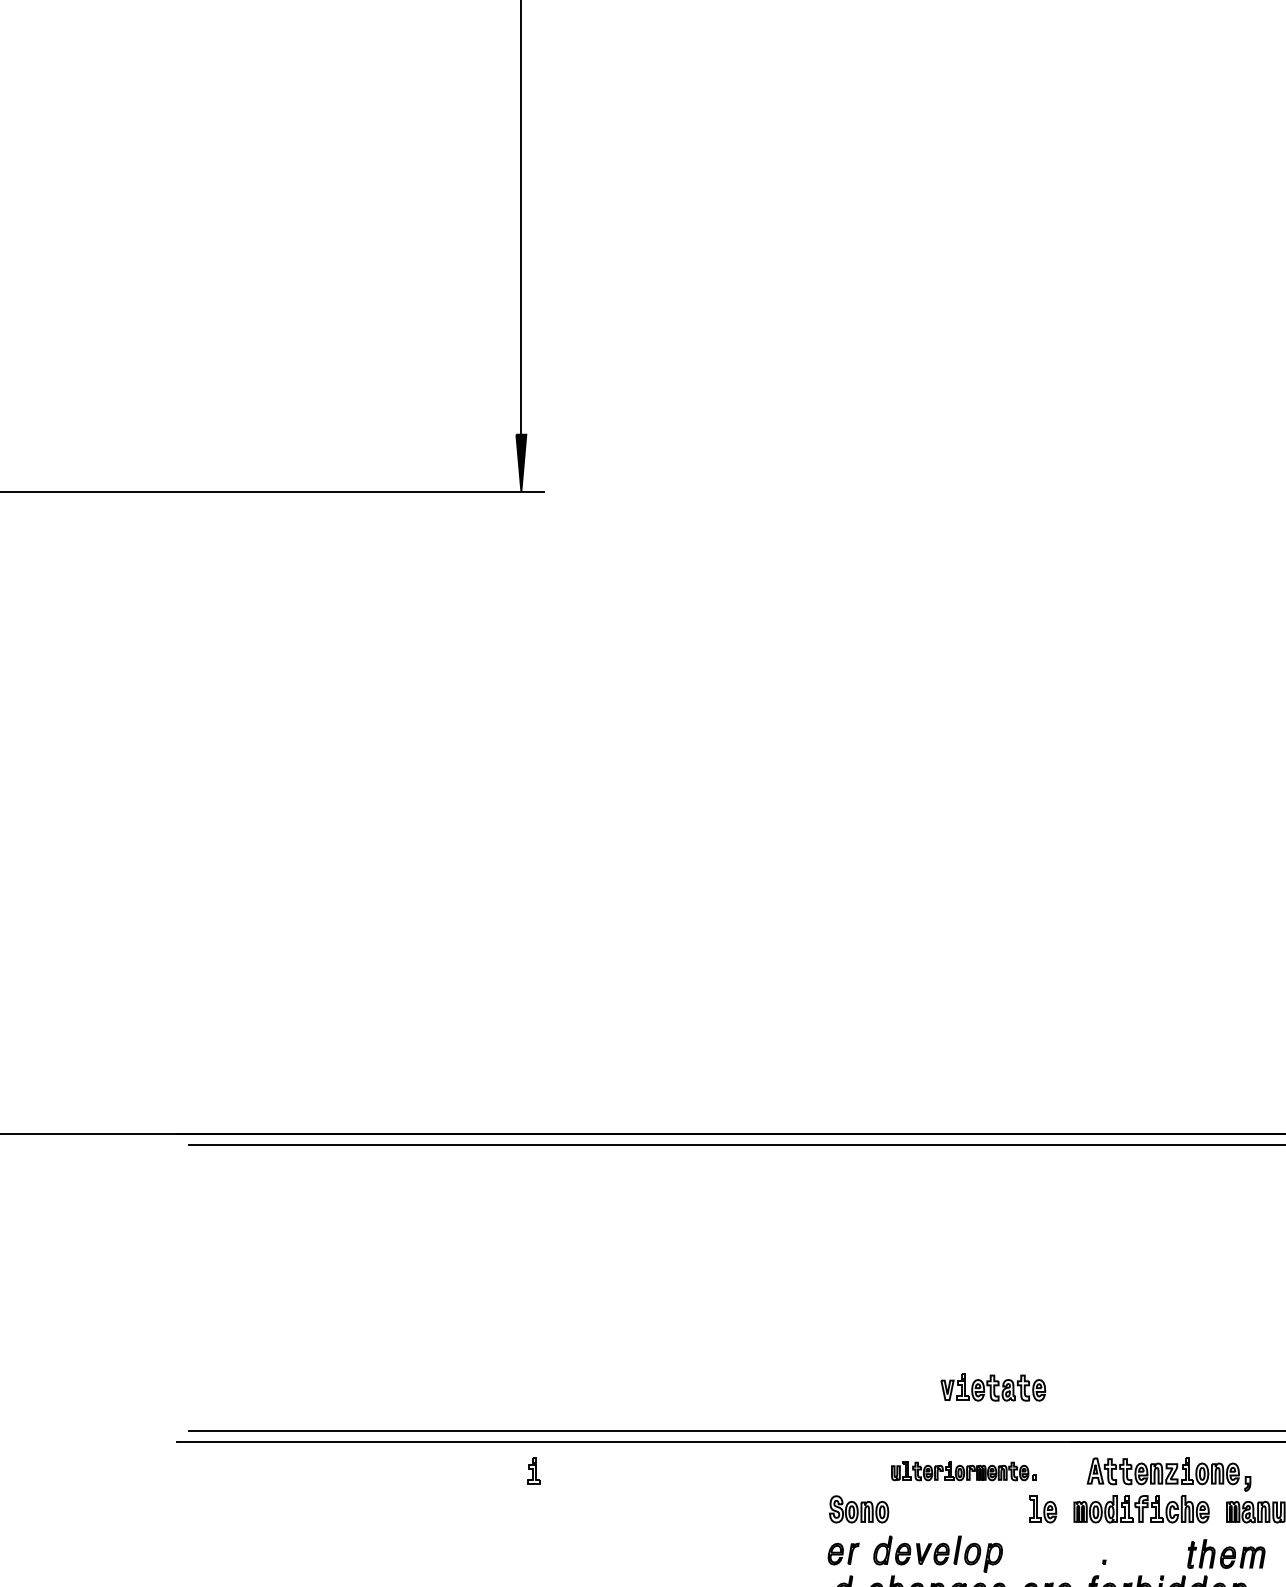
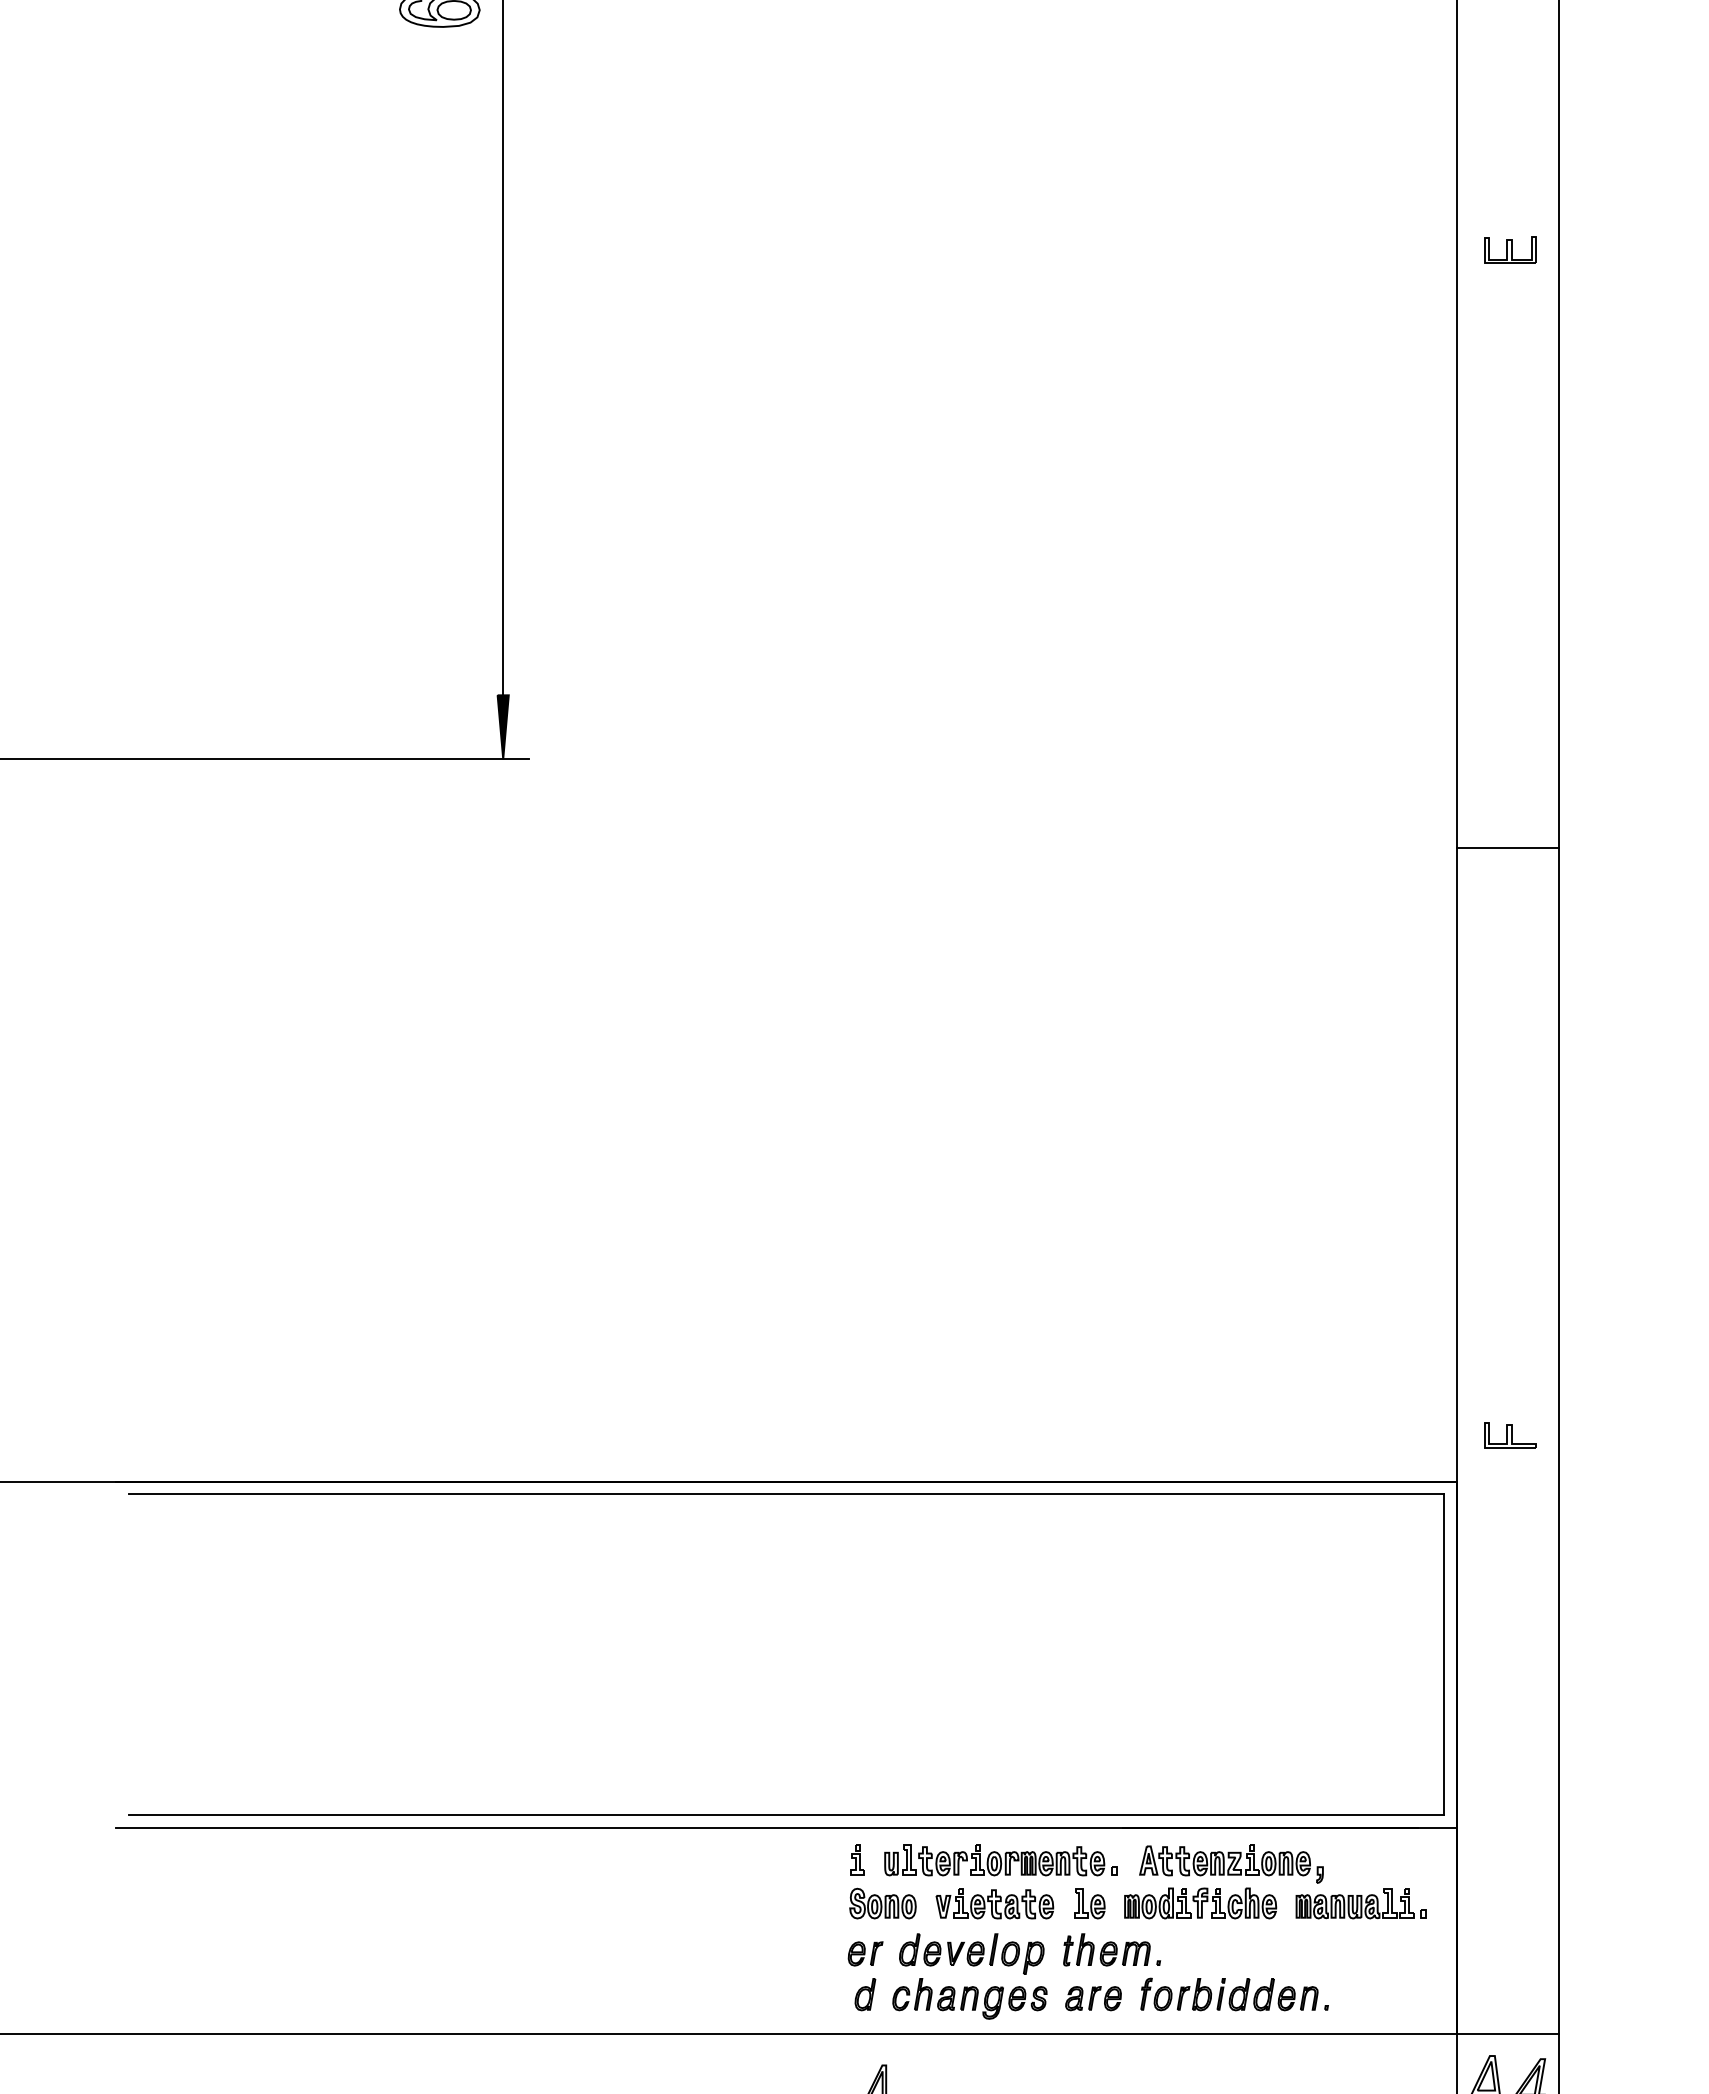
part: (992, 1387) -> (994, 1903), moved
part: (534, 1470) -> (857, 1859), moved
part: (963, 1471) -> (1000, 1860), size x1.43
part: (1226, 1553) -> (1106, 1949), moved

